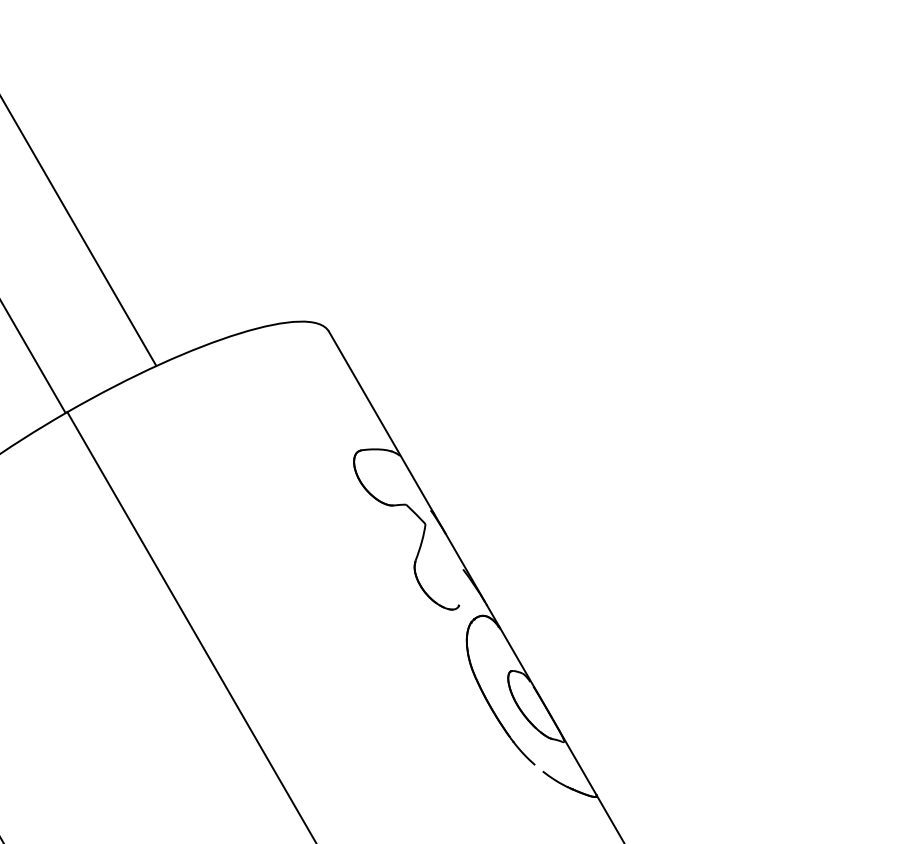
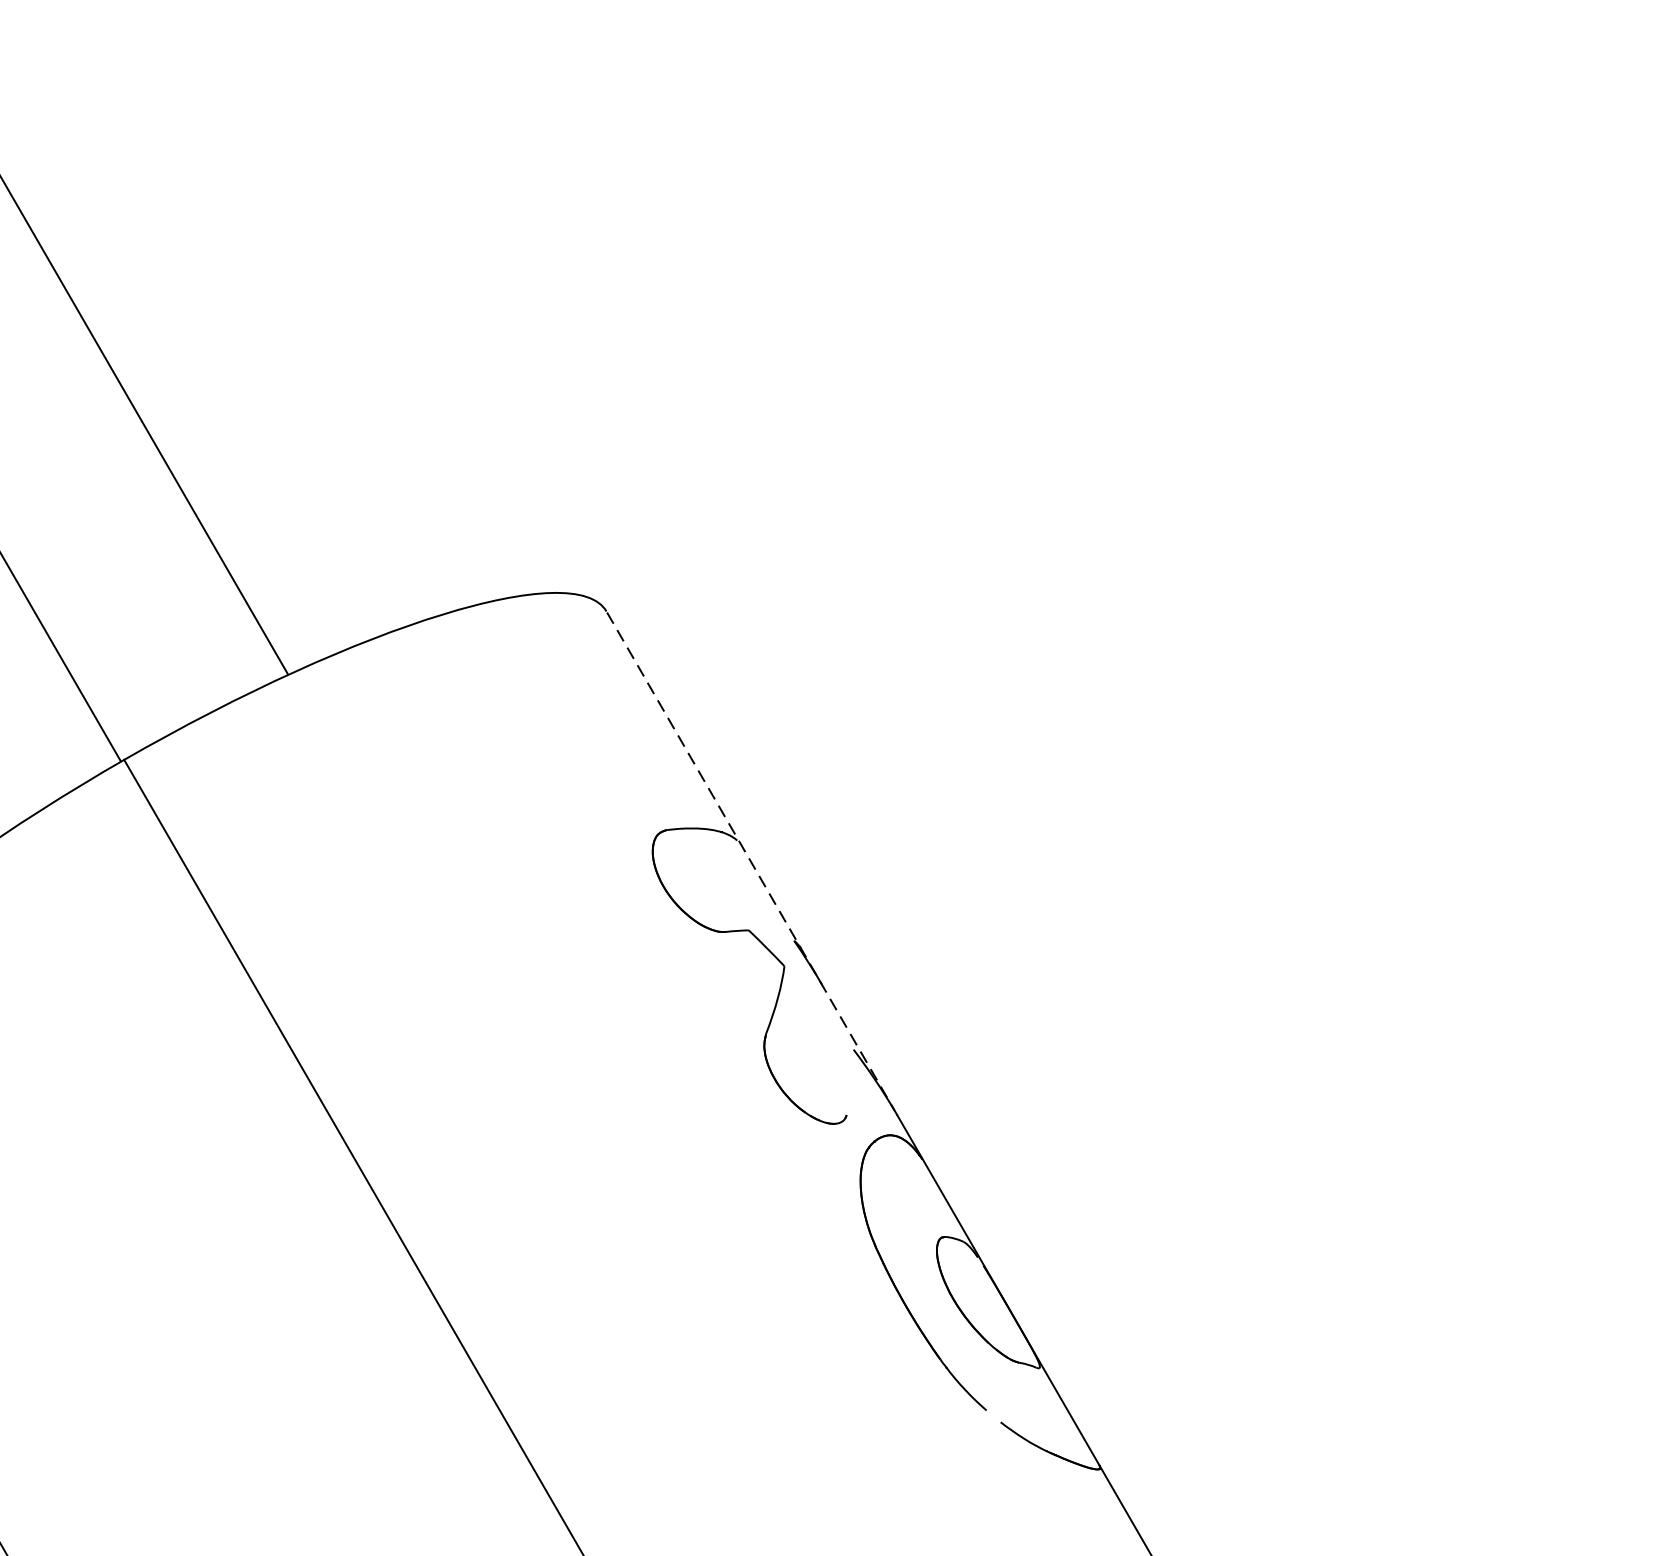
line: (407, 468) -> (751, 863), solid -> dashed

